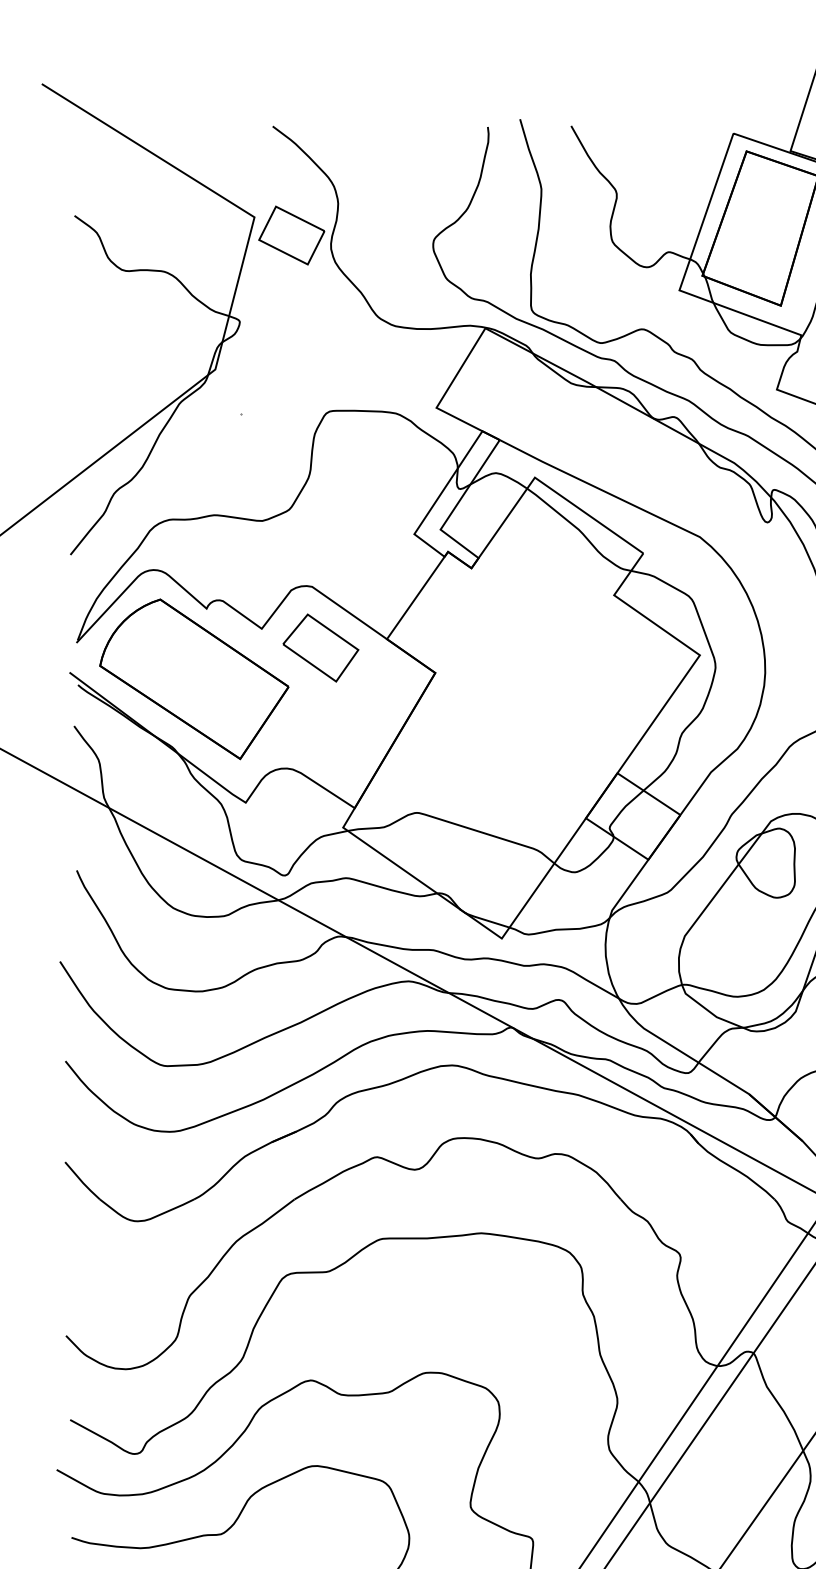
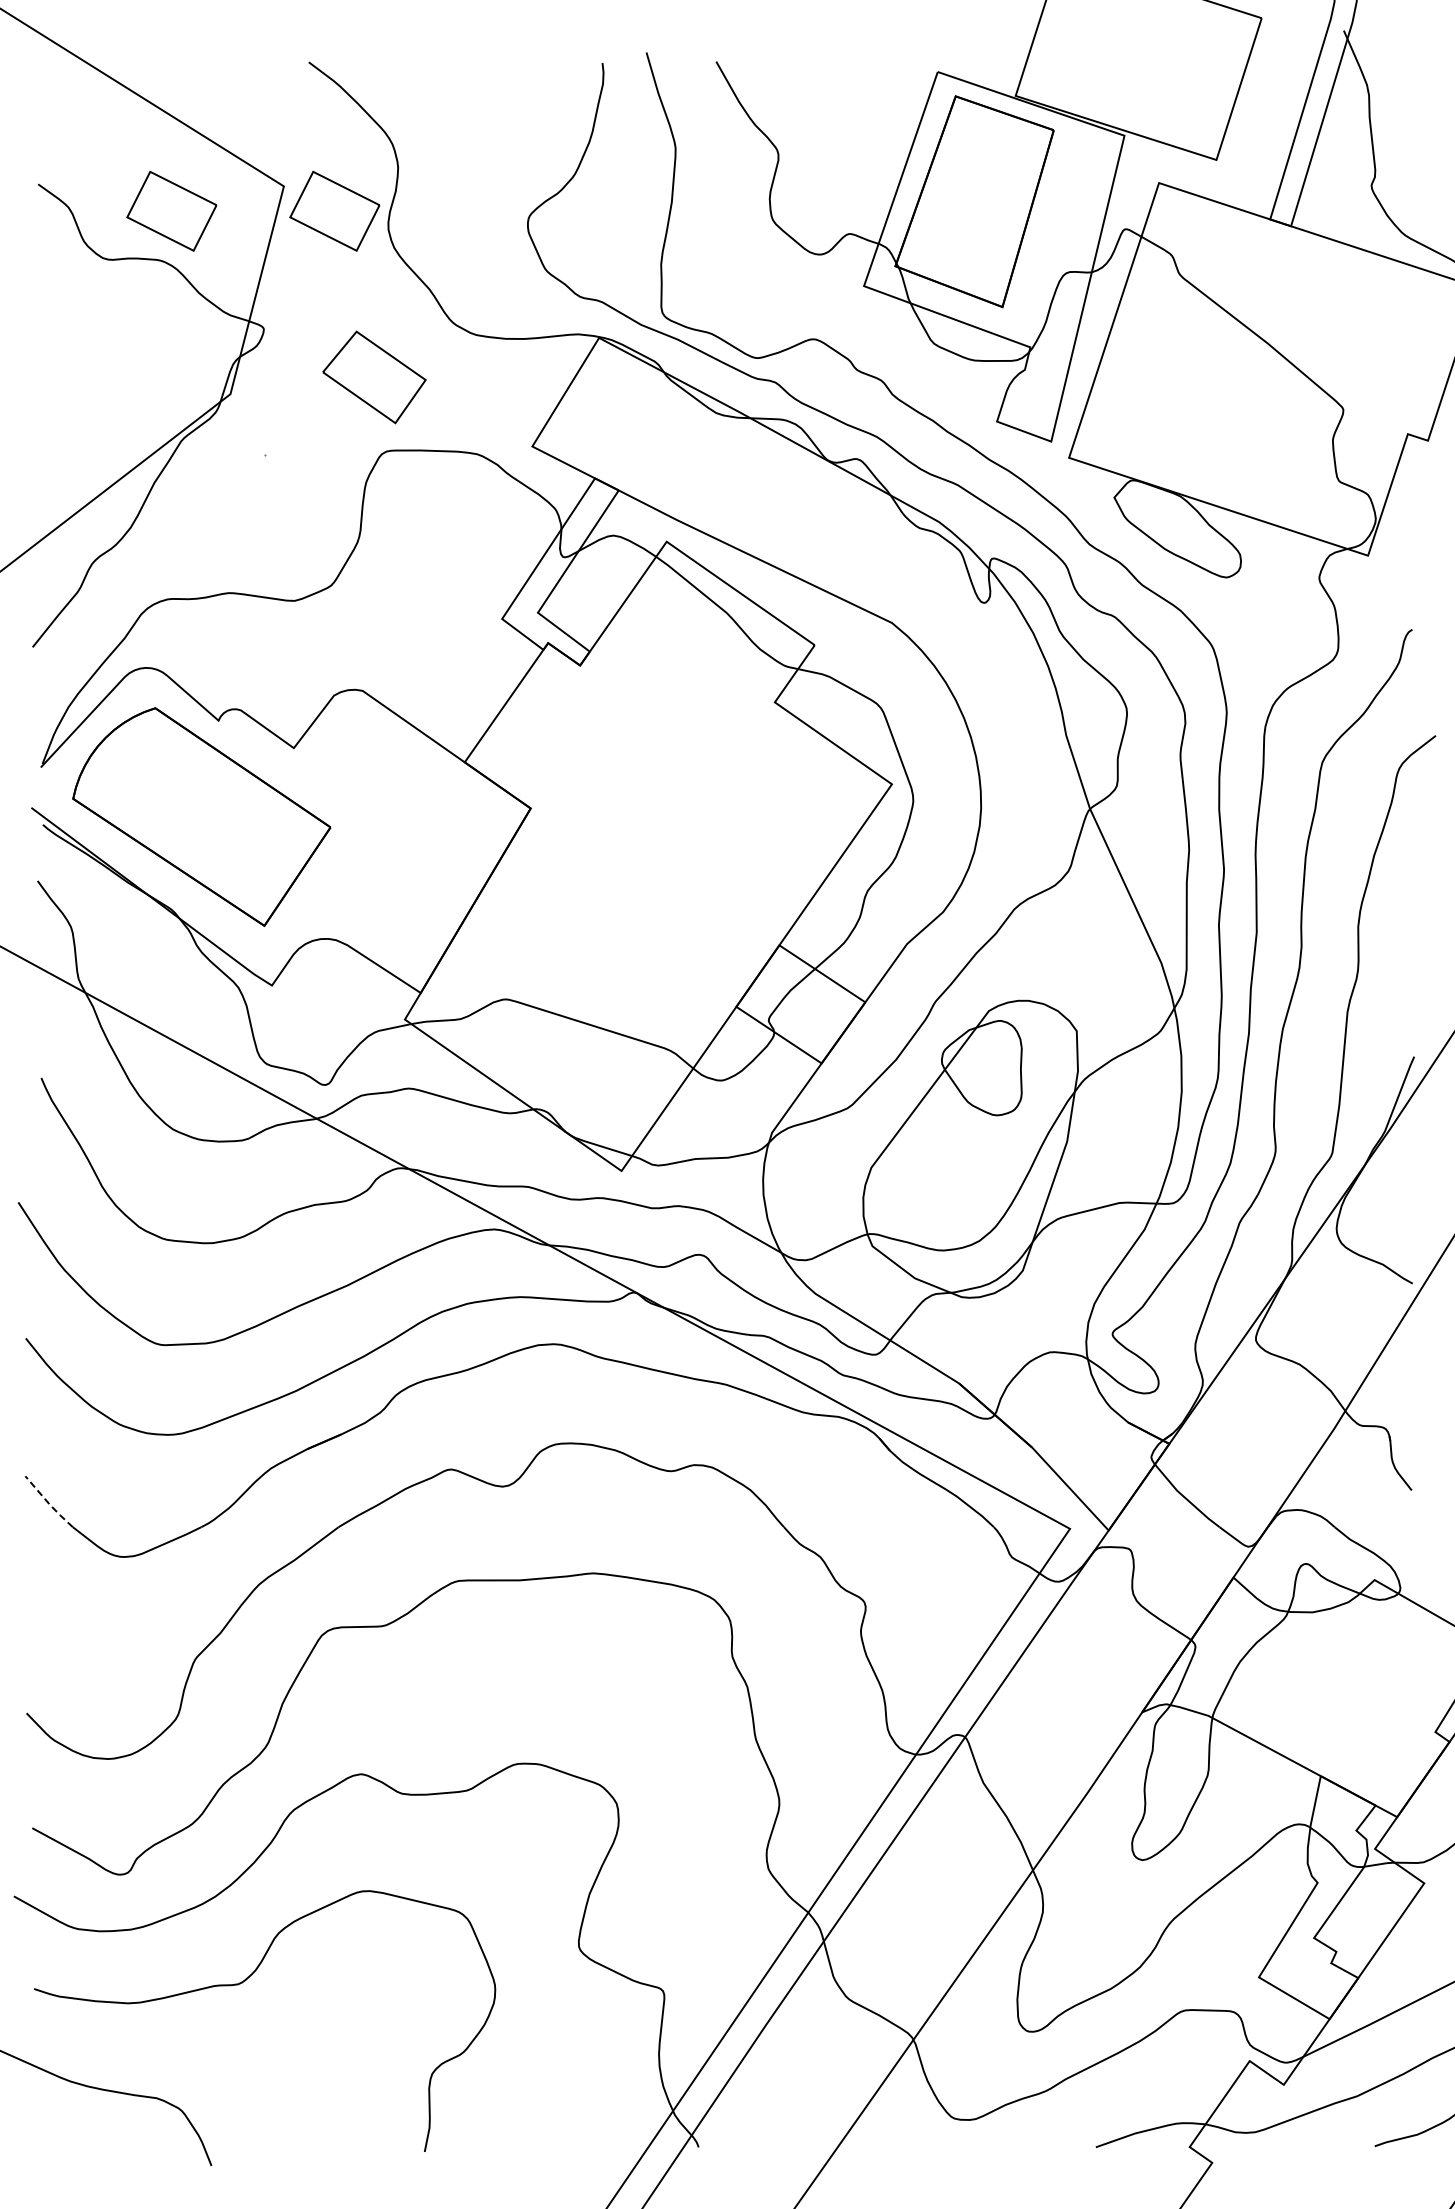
part: (172, 234) -> (171, 210), added
part: (320, 648) -> (374, 377), moved
line: (82, 1182) -> (48, 1503), solid -> dashed

